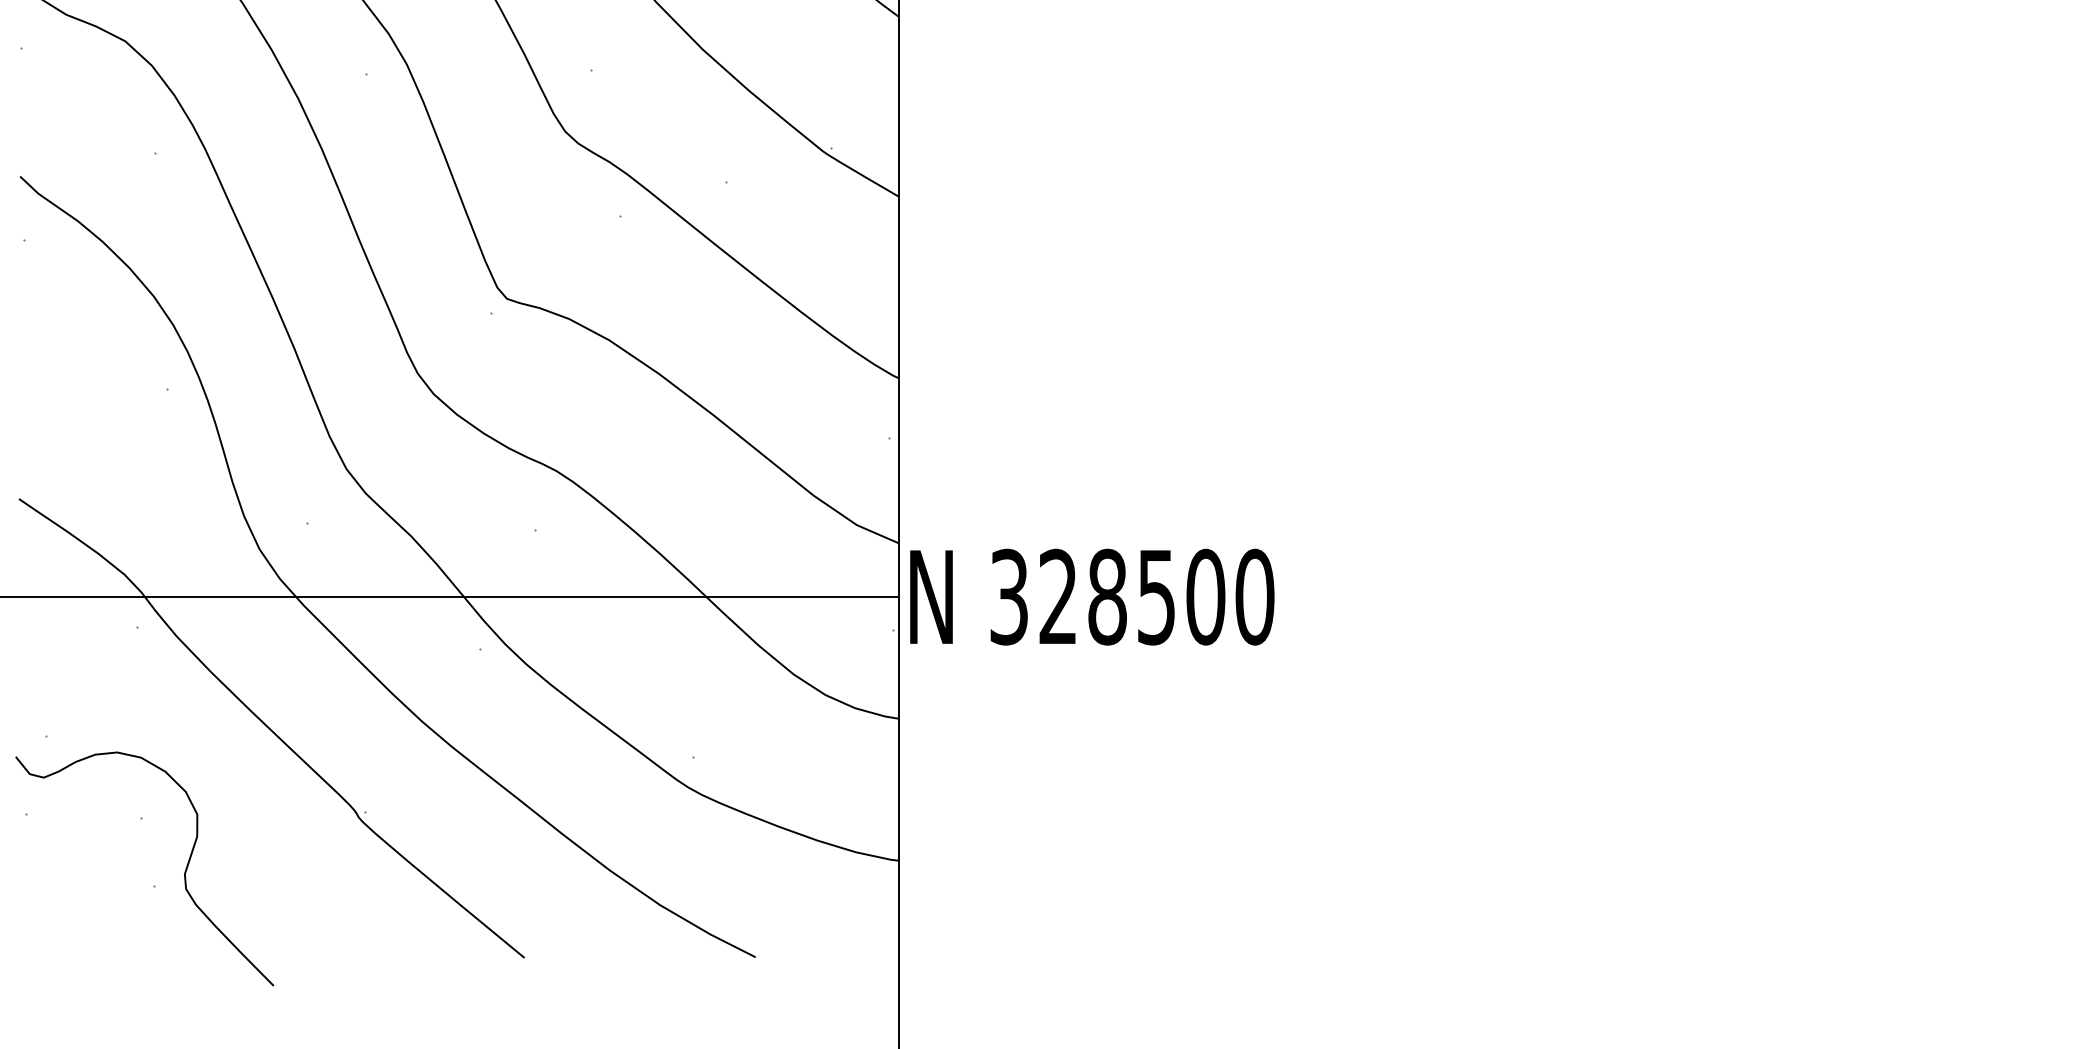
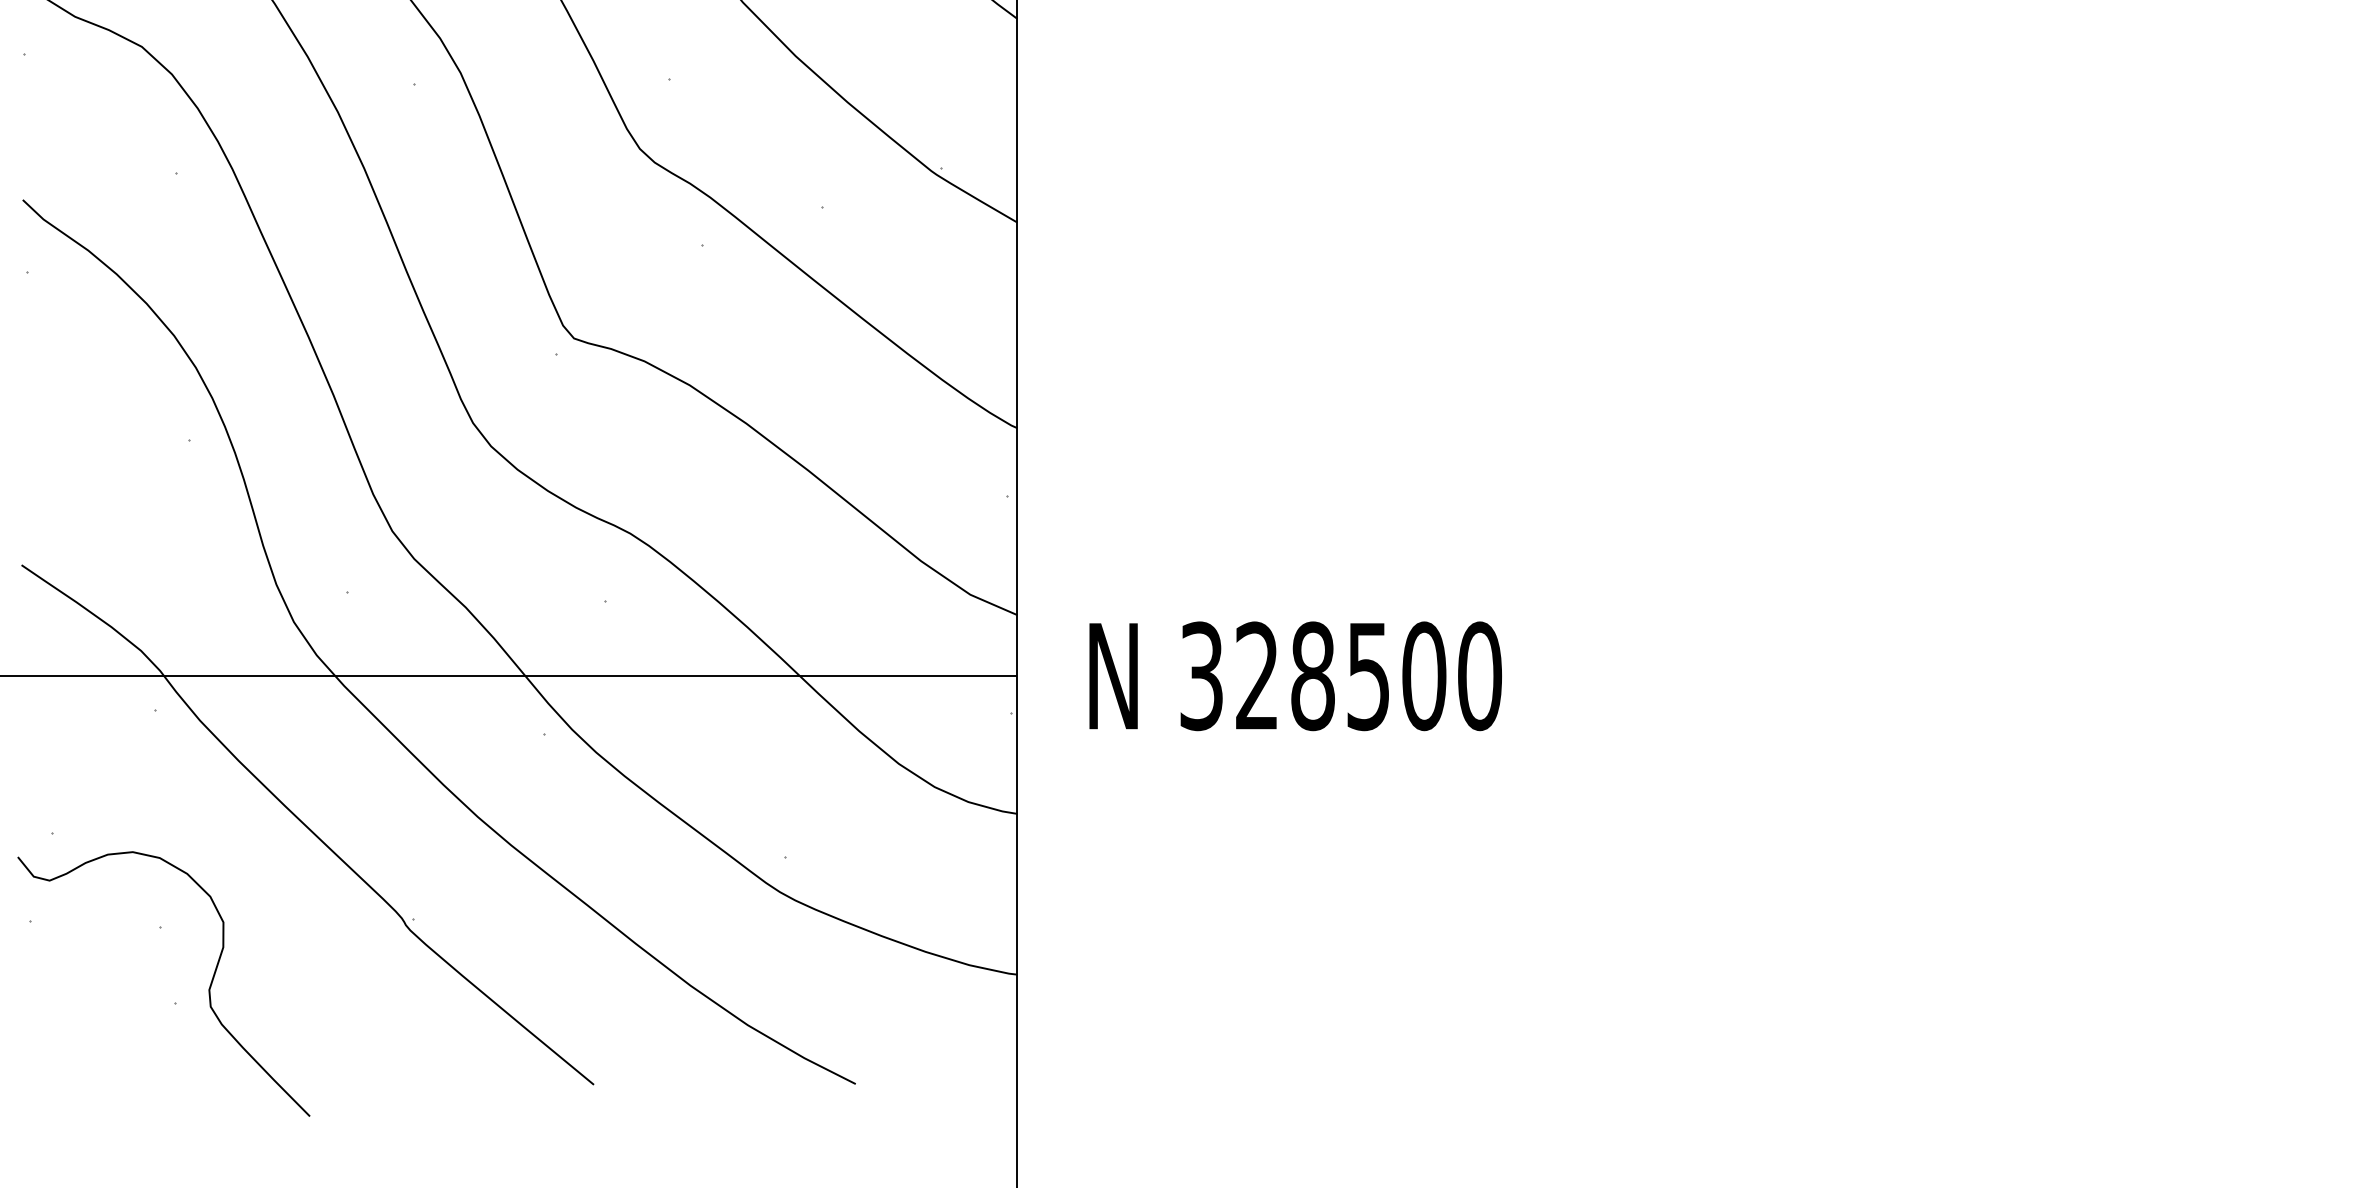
text: (1092, 596) -> (1295, 675), moved

